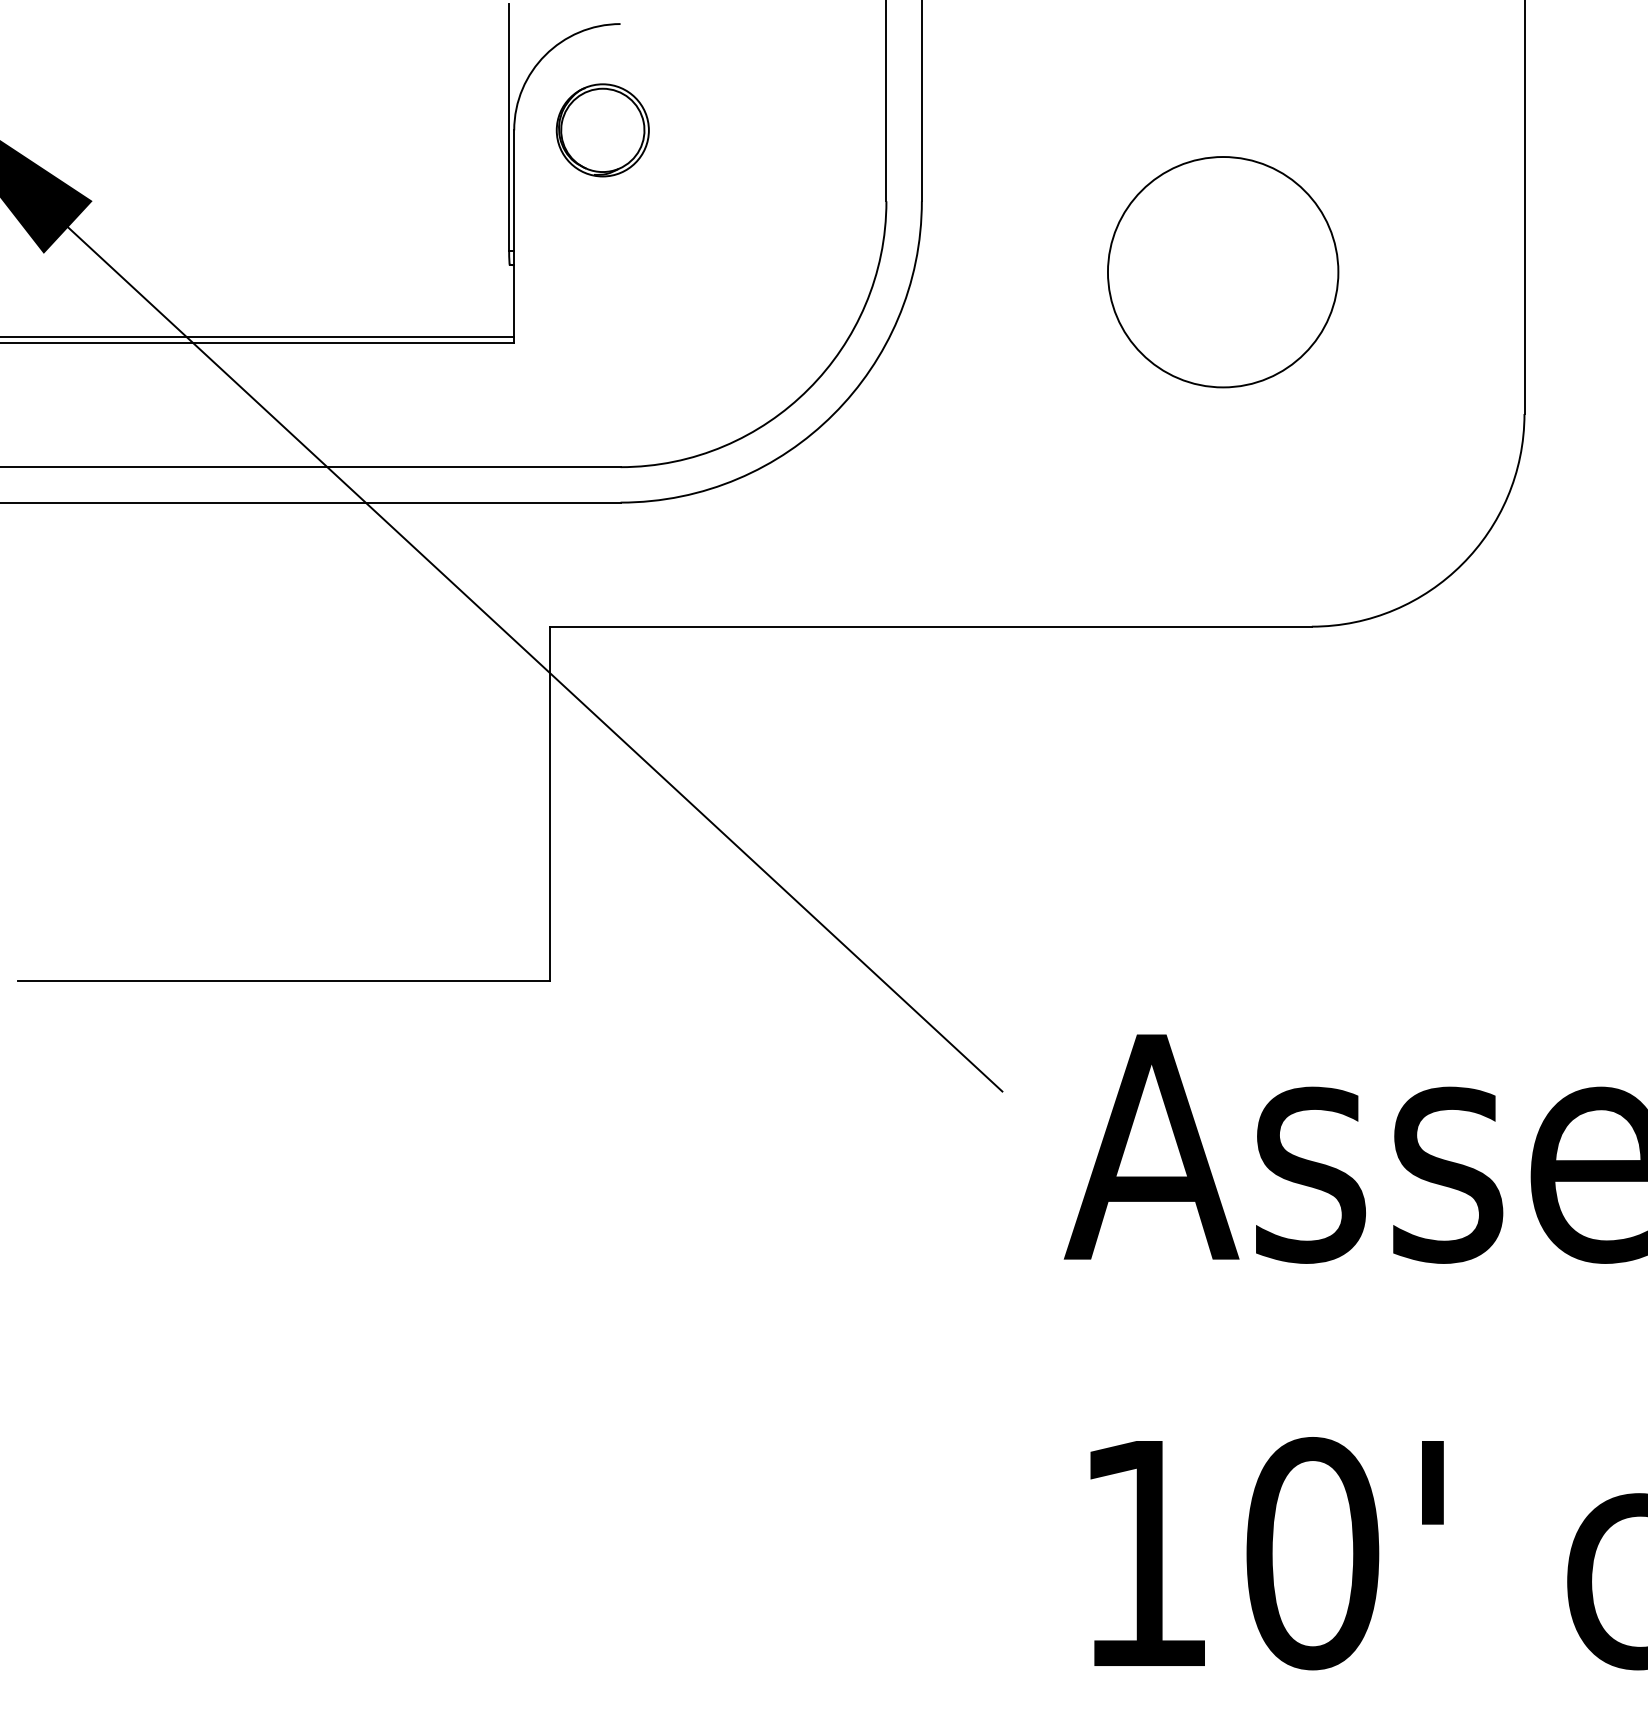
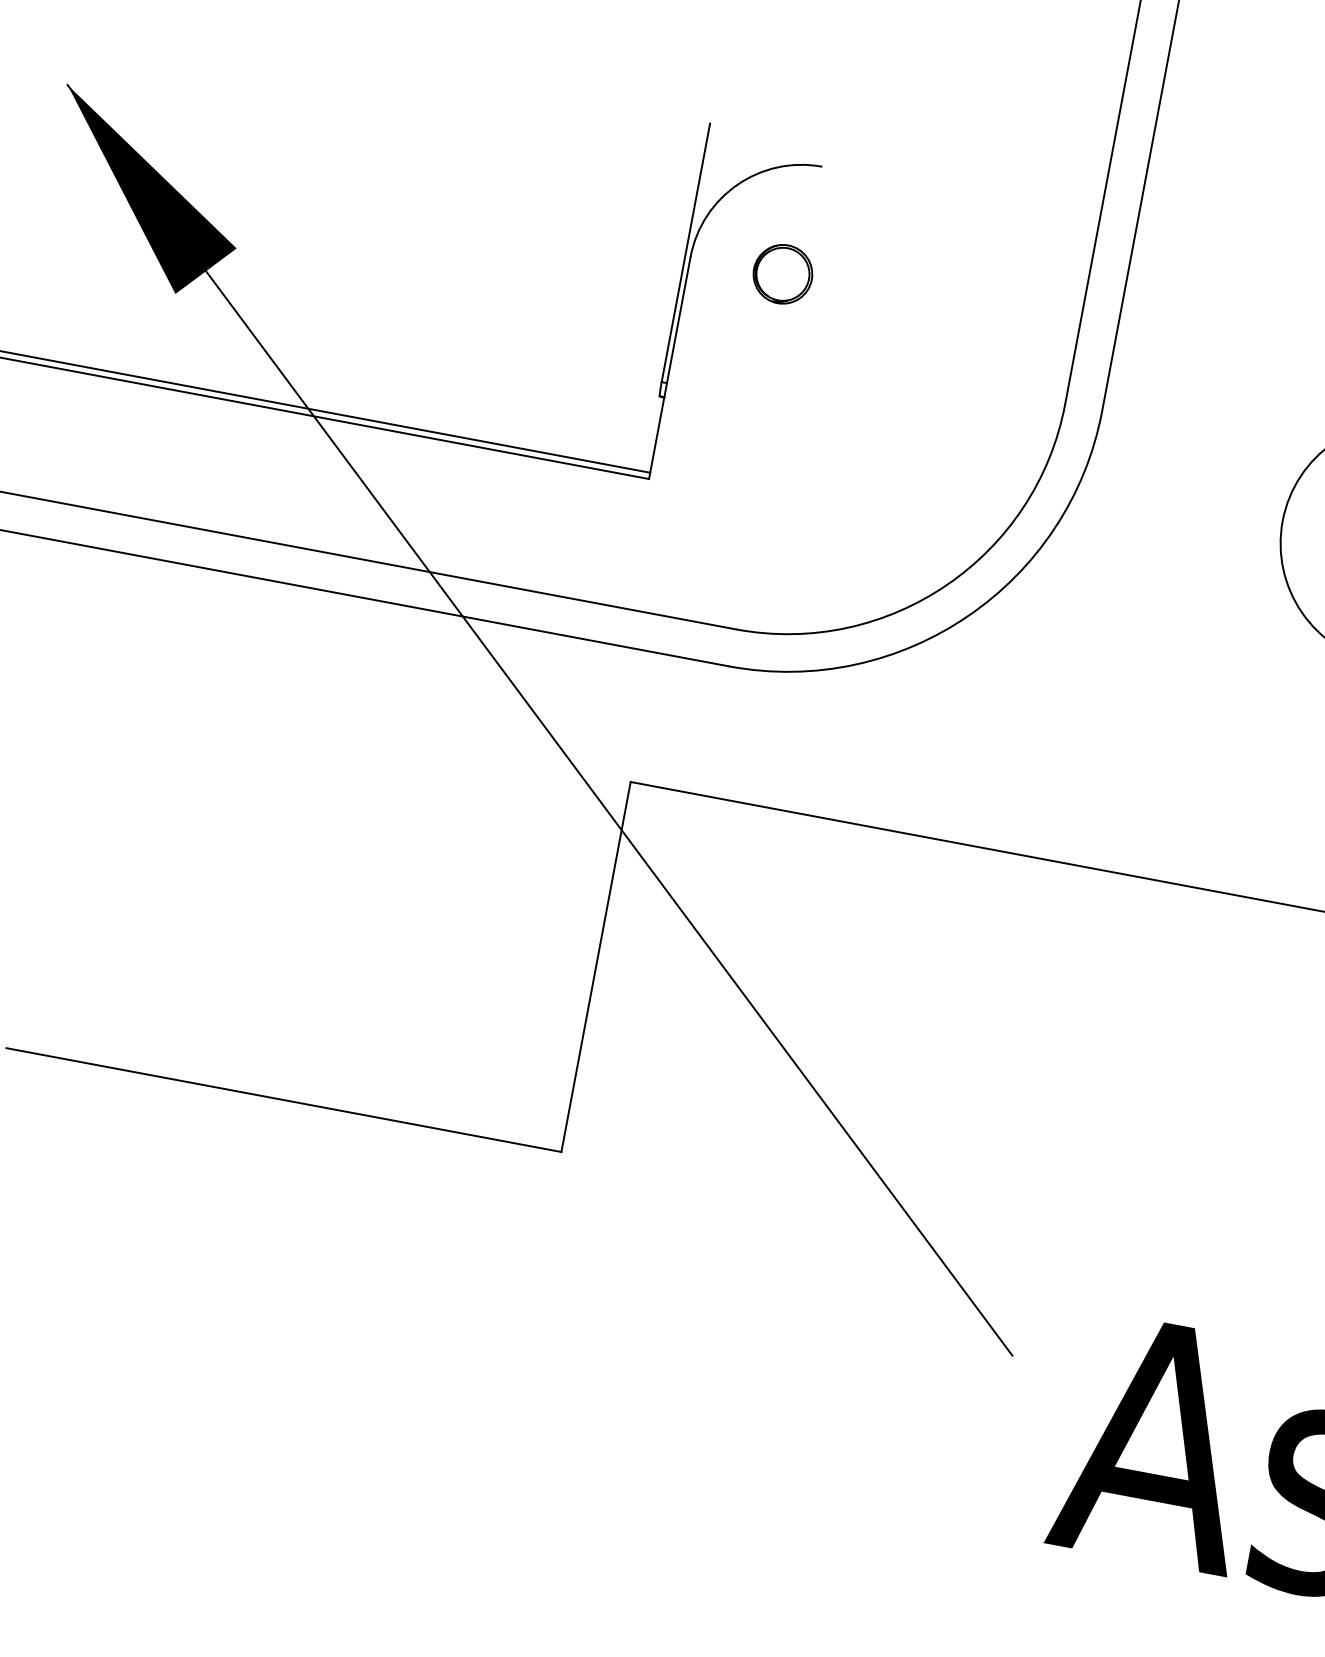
part: (602, 130) -> (782, 274), size x0.6

